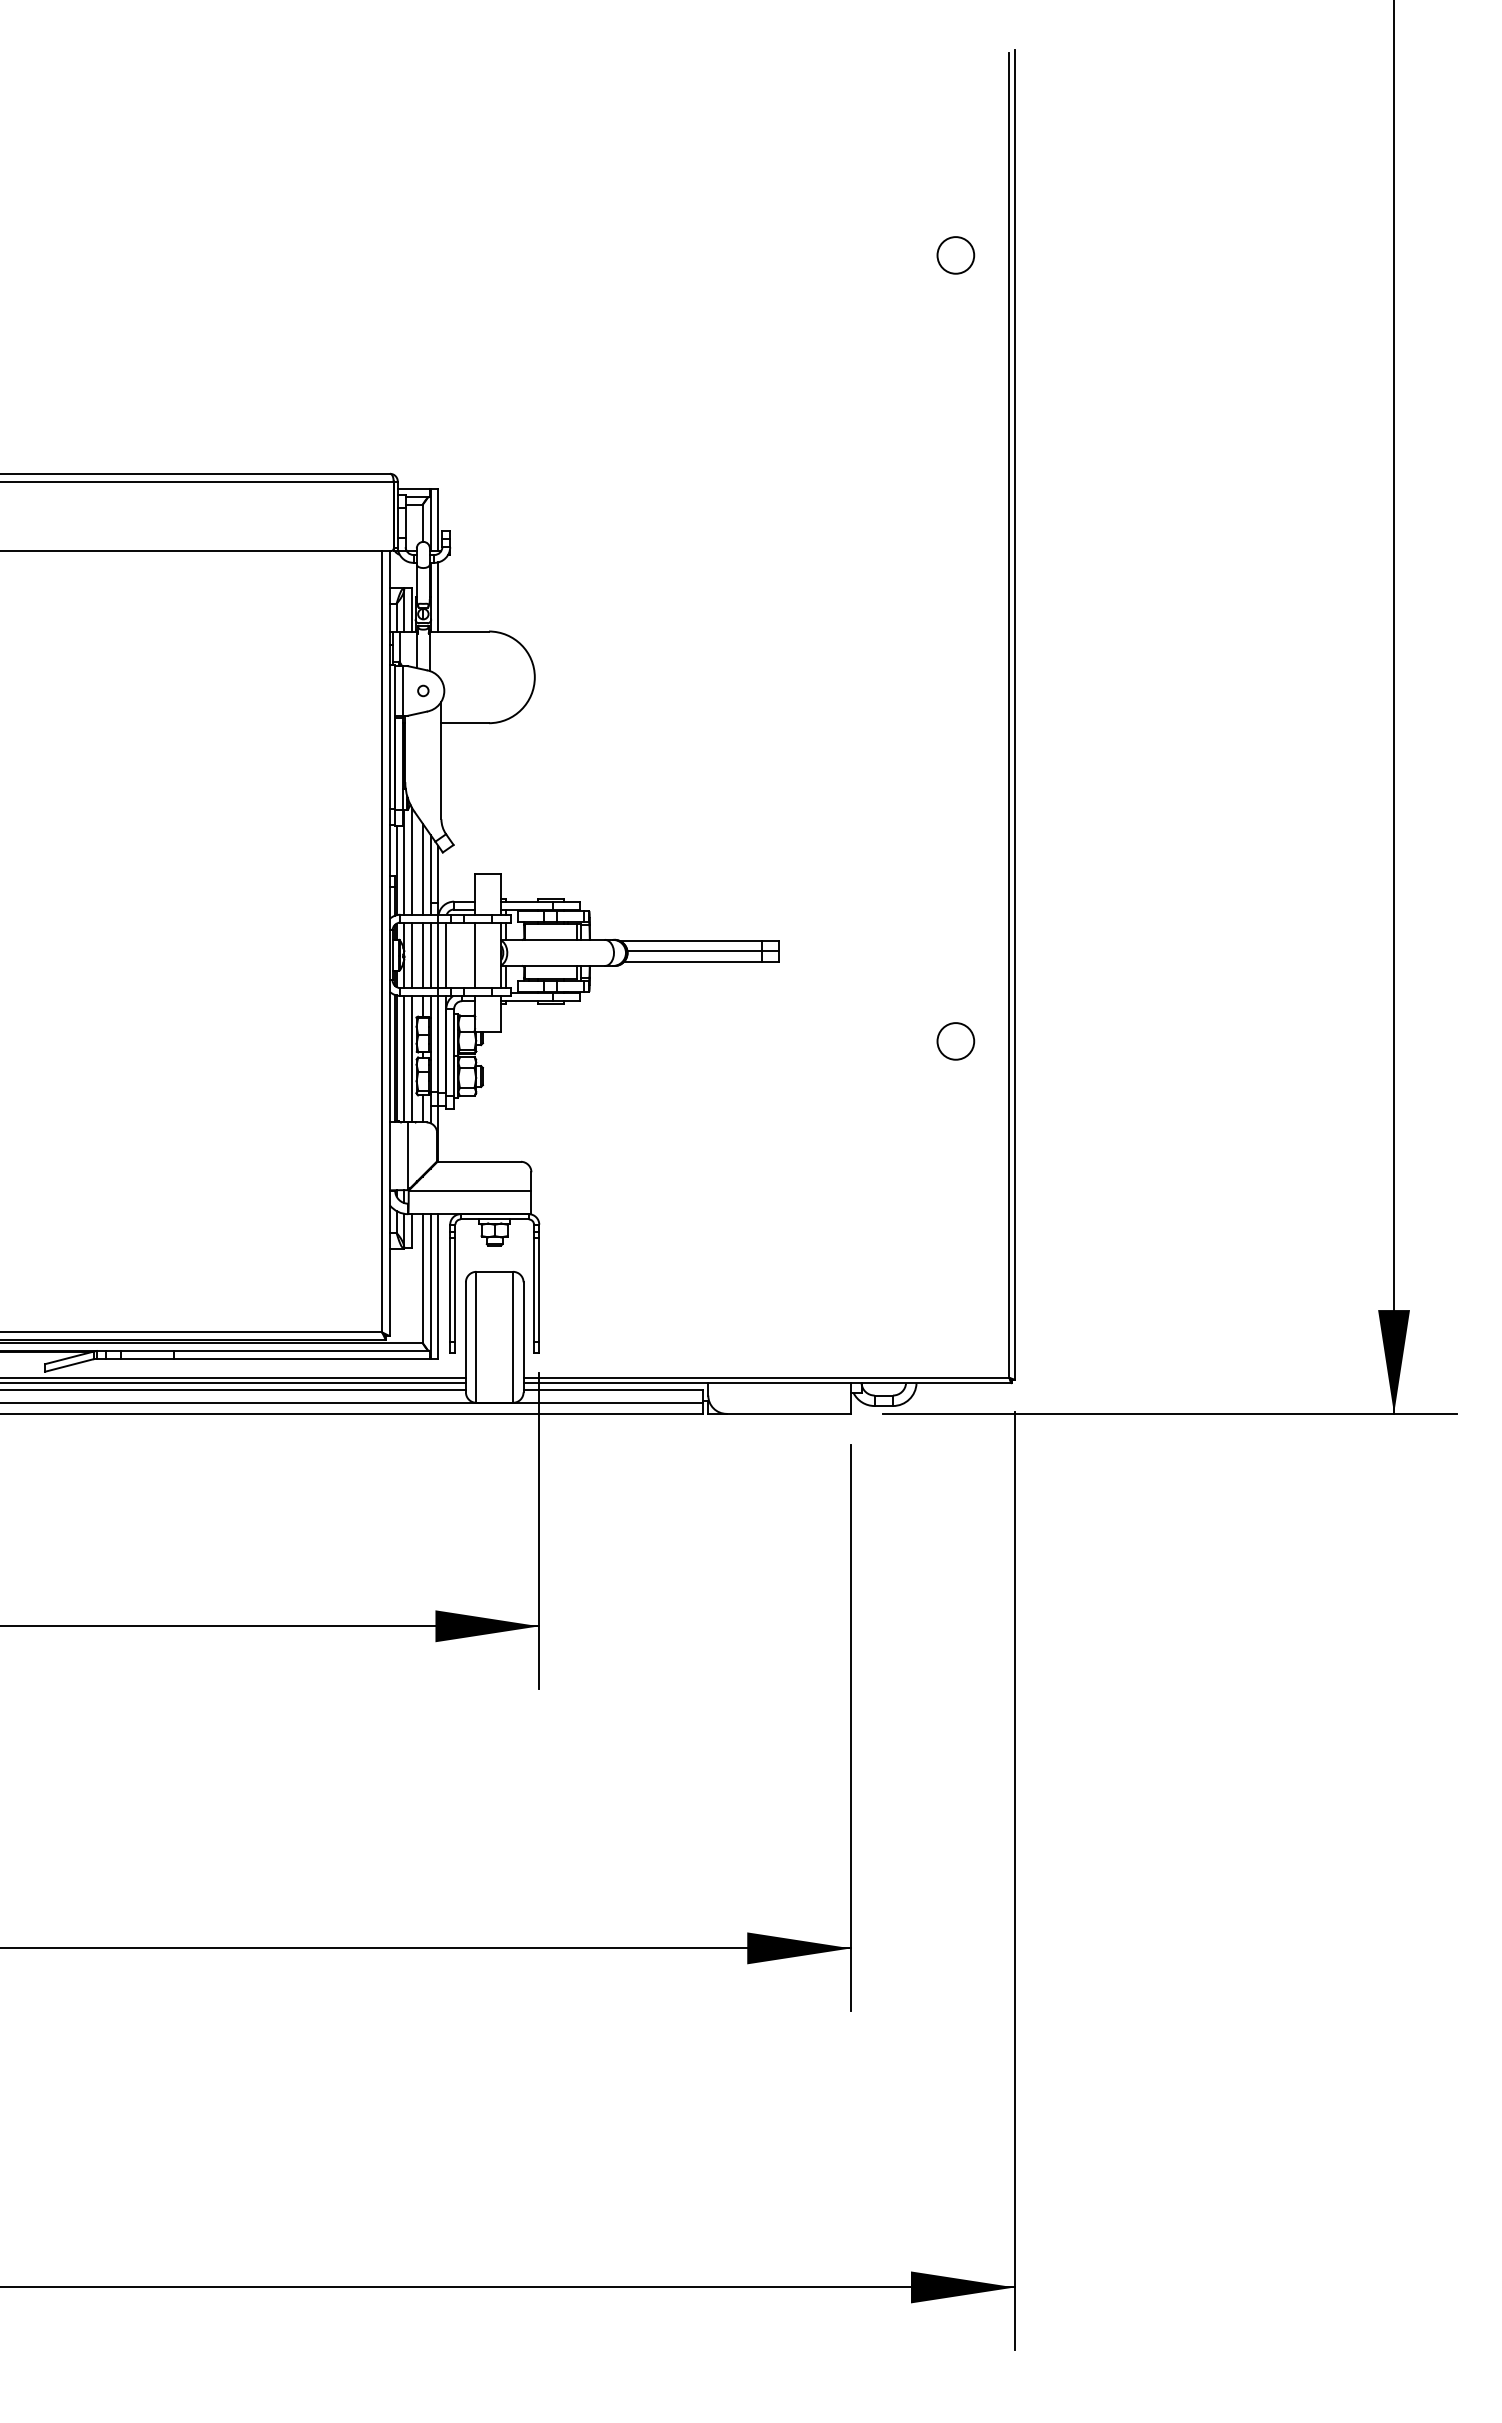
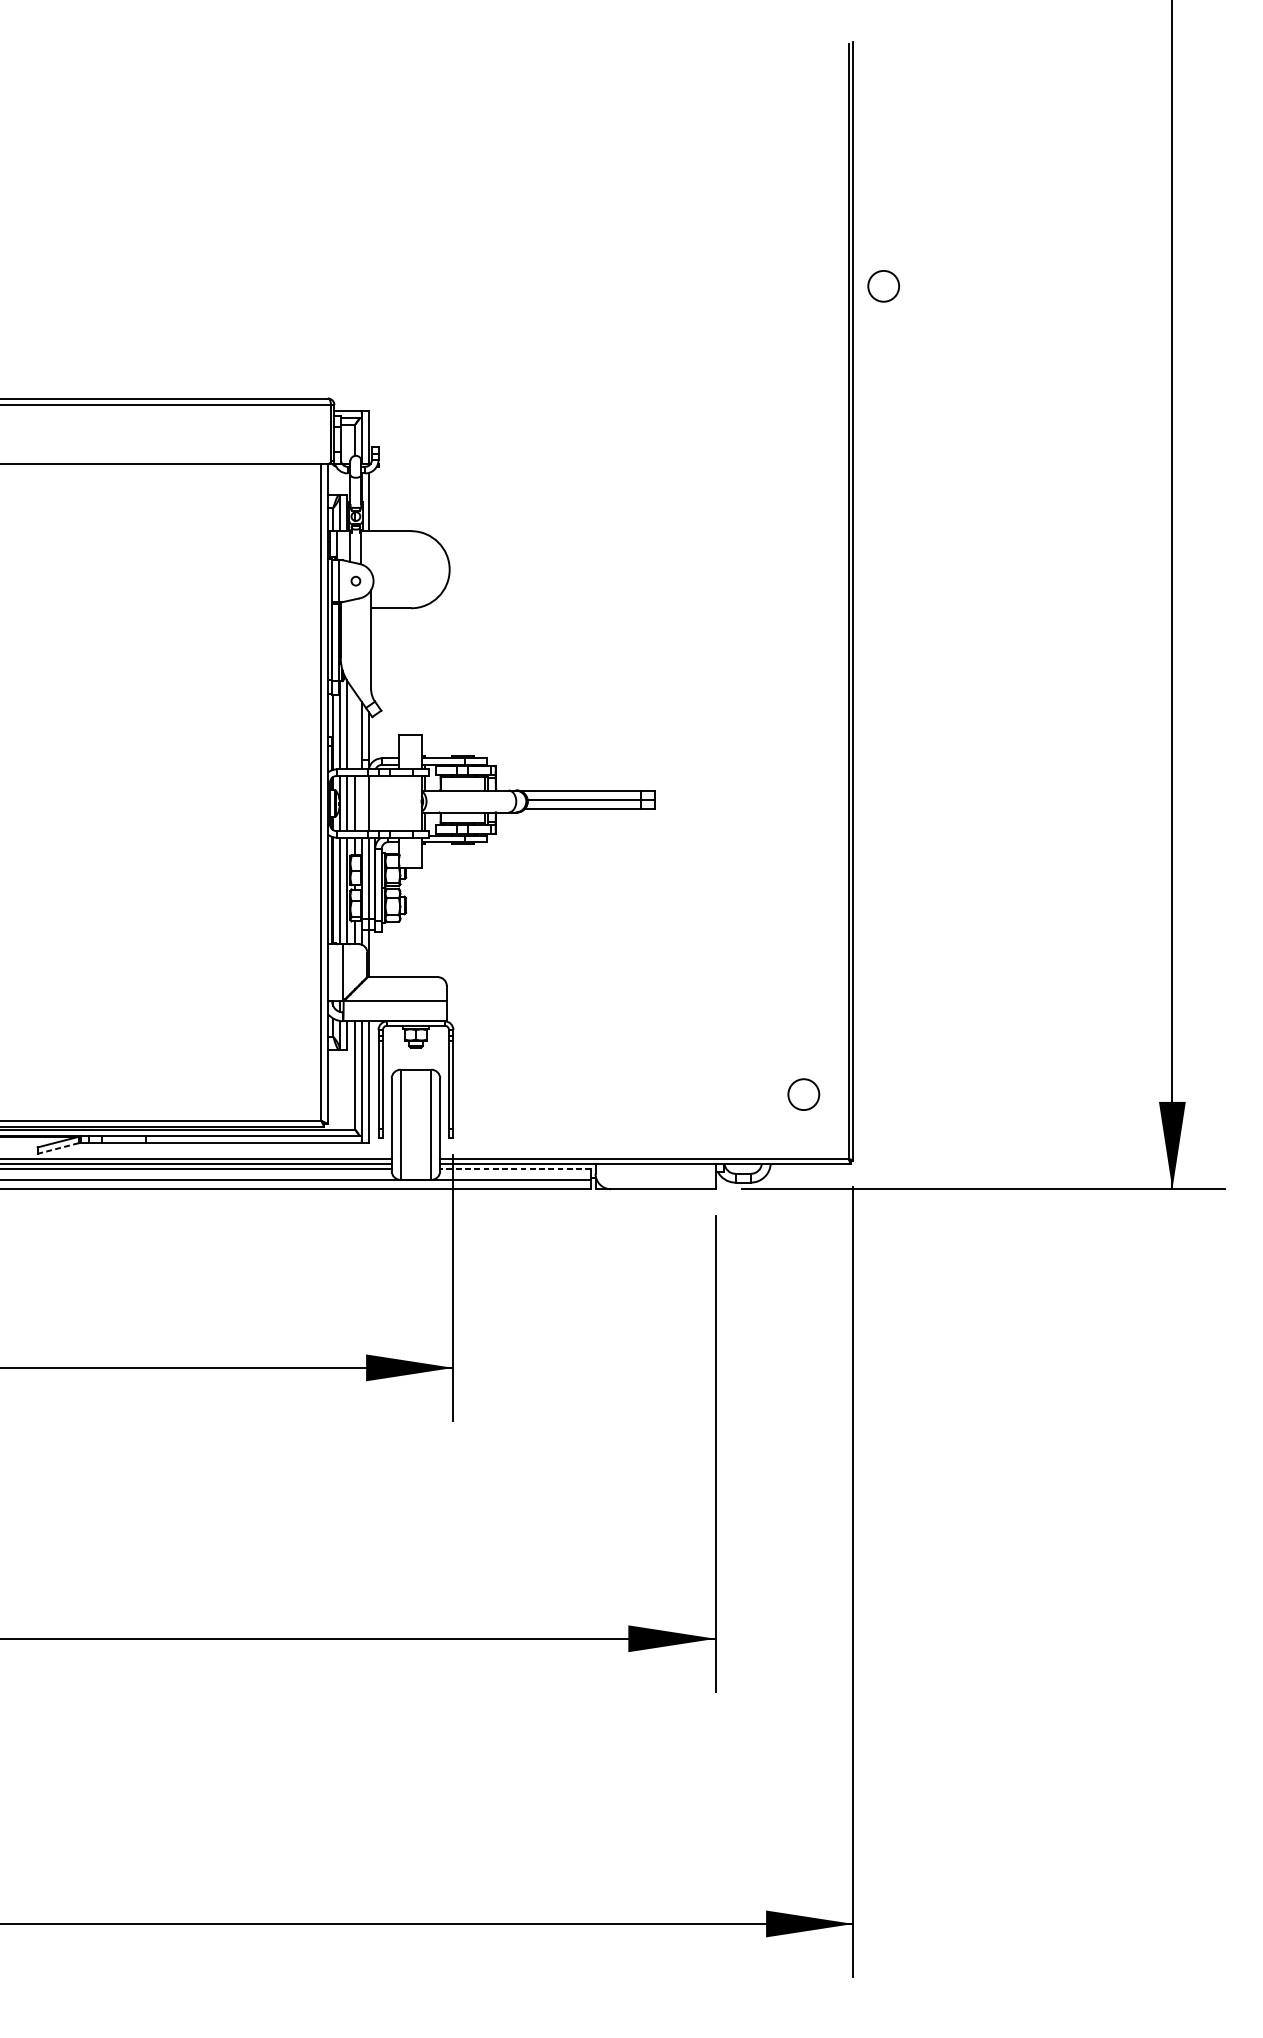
circle: (955, 255) -> (883, 286), moved
line: (422, 868) -> (355, 730), removed
line: (430, 955) -> (361, 803), removed
line: (446, 955) -> (375, 803), removed
line: (475, 955) -> (399, 803), removed
circle: (955, 1041) -> (803, 1094), moved
line: (68, 1365) -> (57, 1148), solid -> dashed
line: (613, 1390) -> (515, 1169), solid -> dashed

